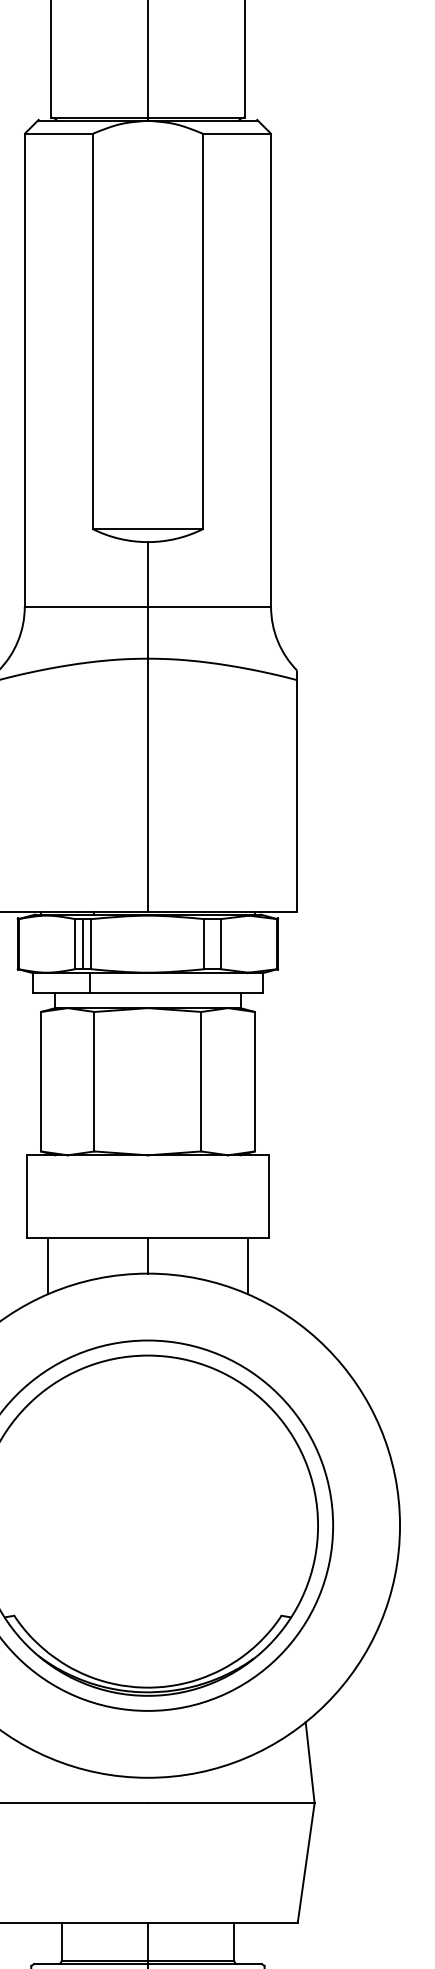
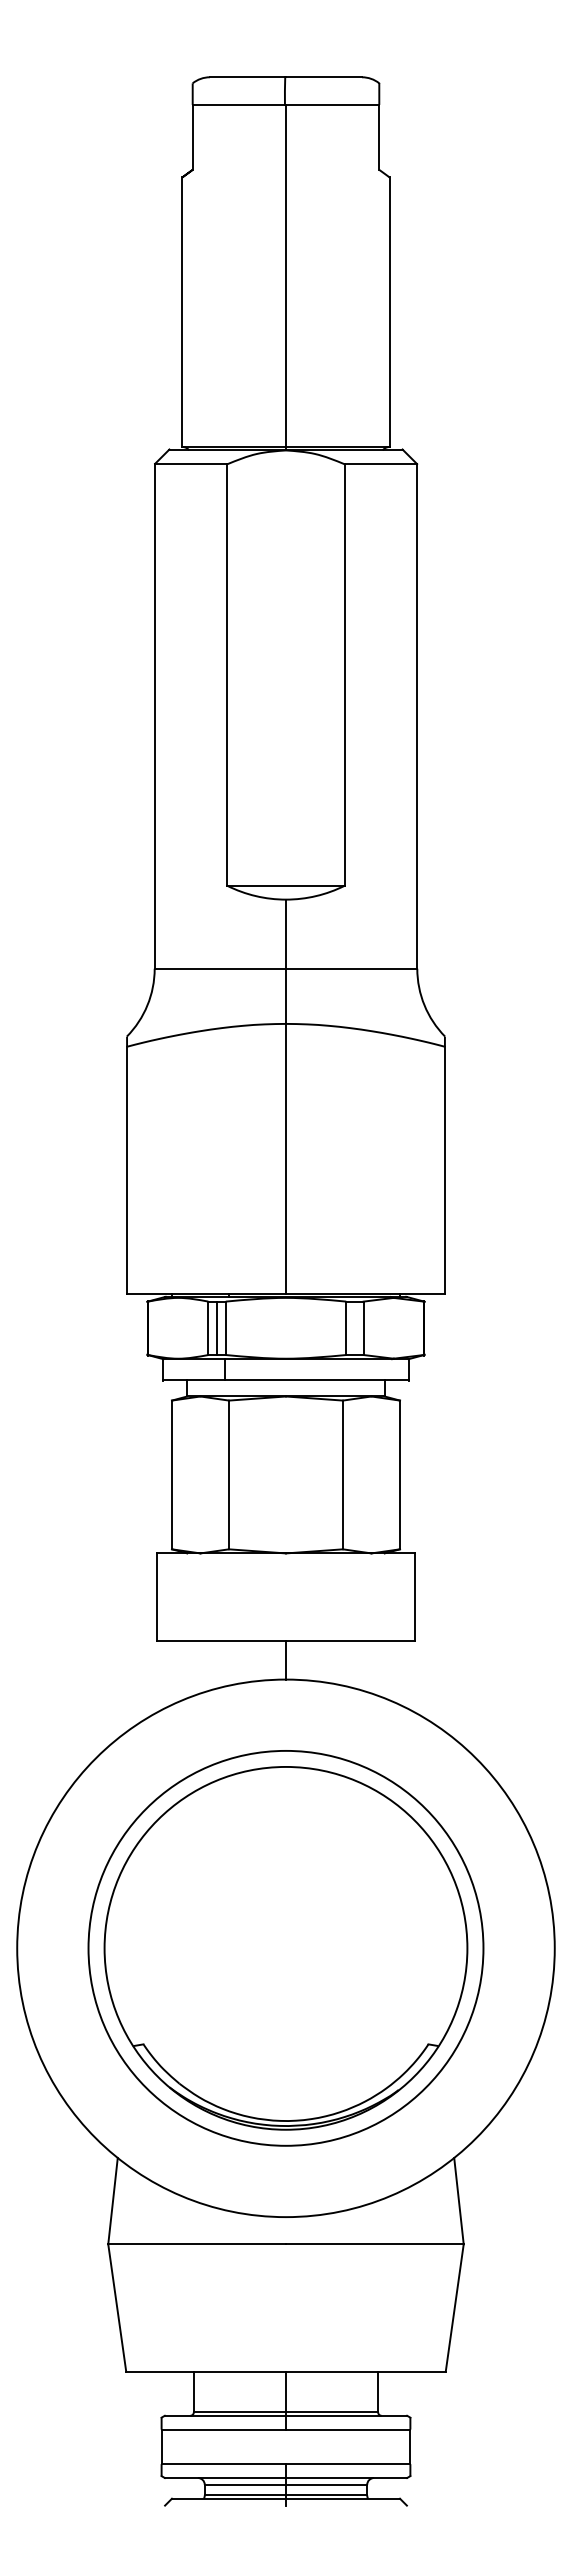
line: (48, 1266) -> (179, 1671), removed
line: (247, 1266) -> (392, 1671), removed

